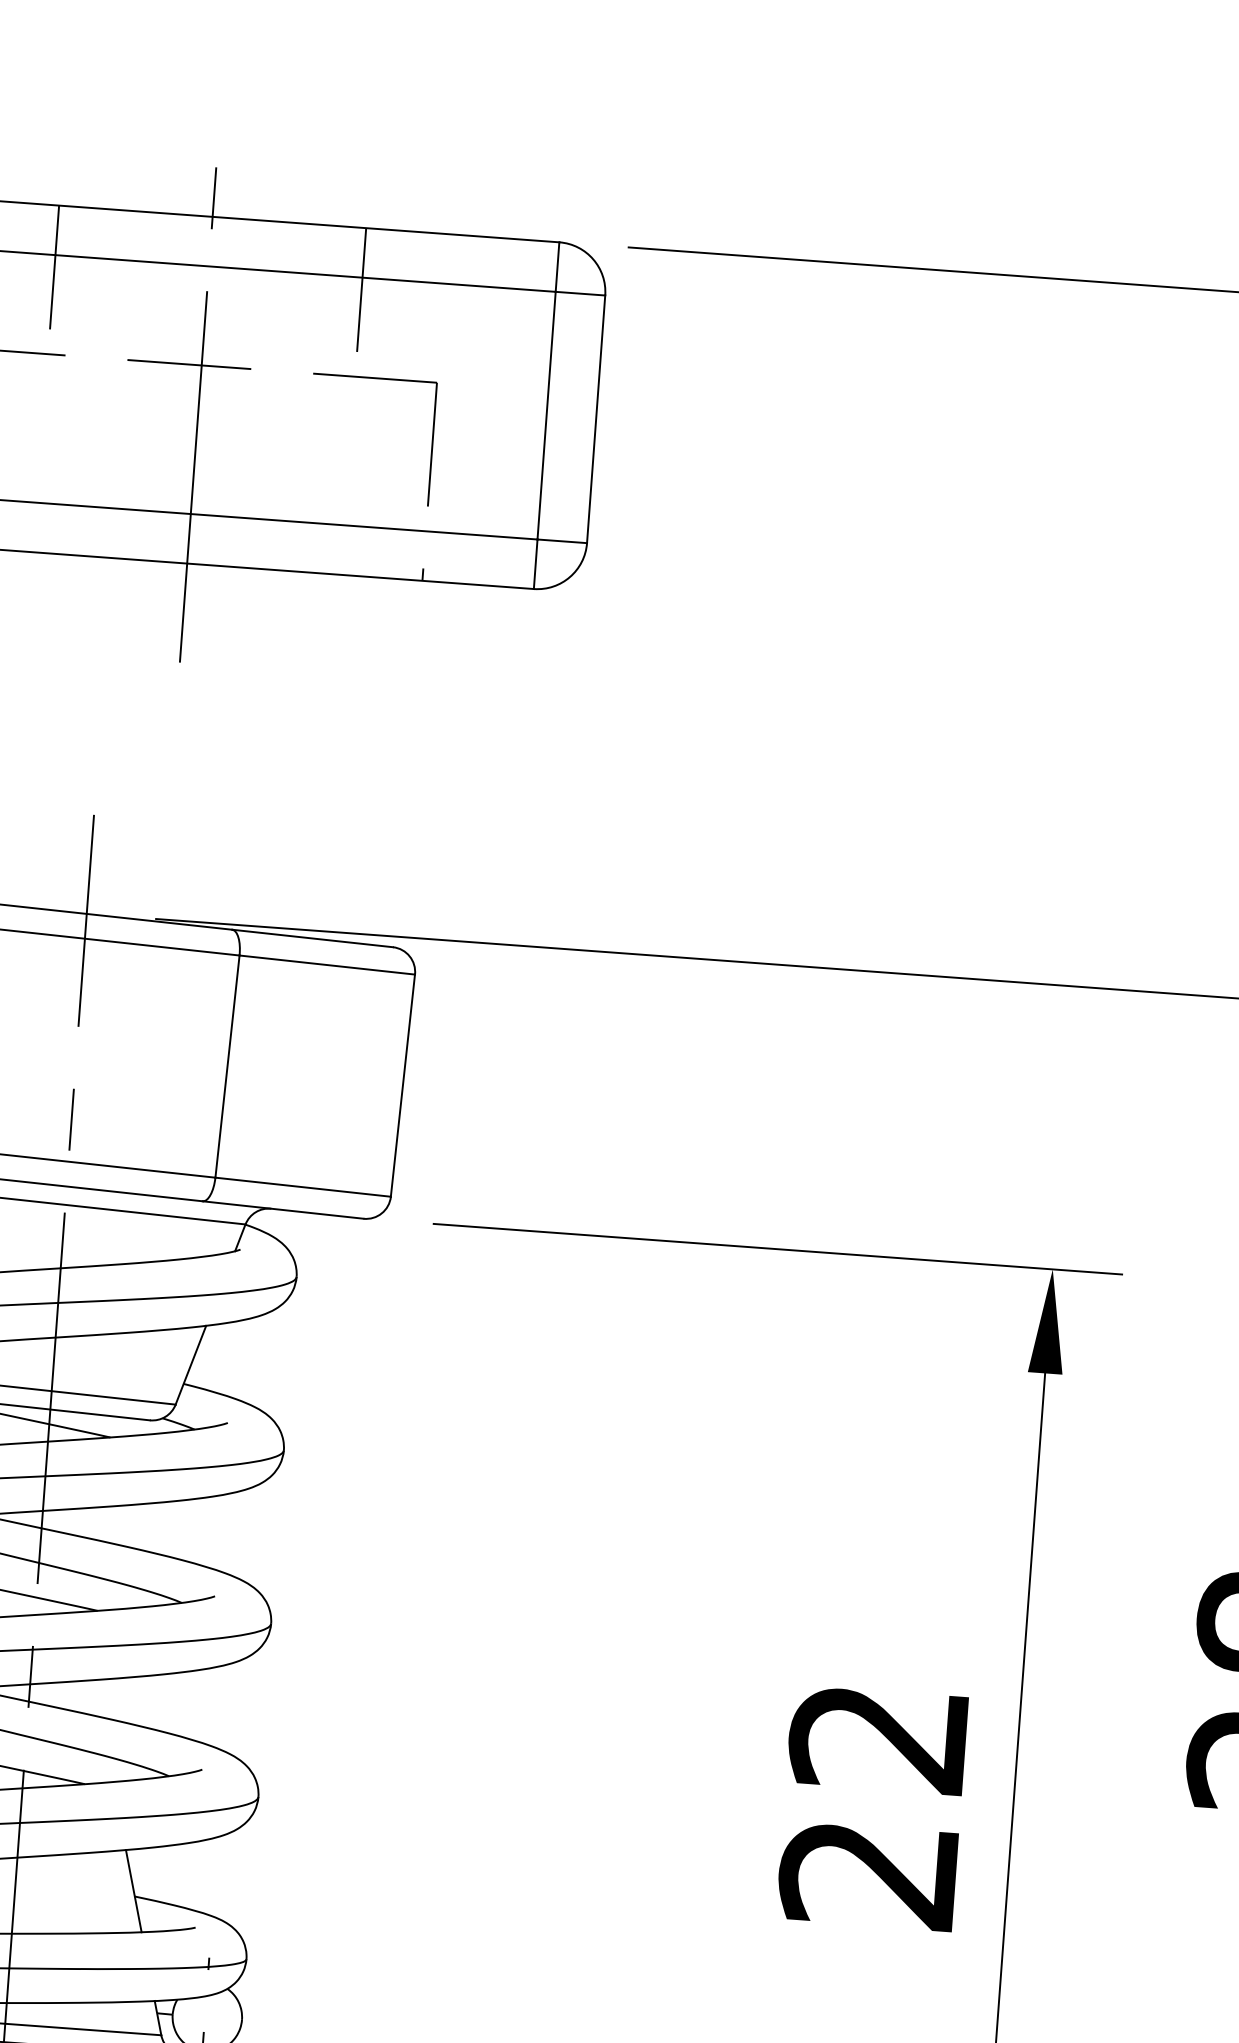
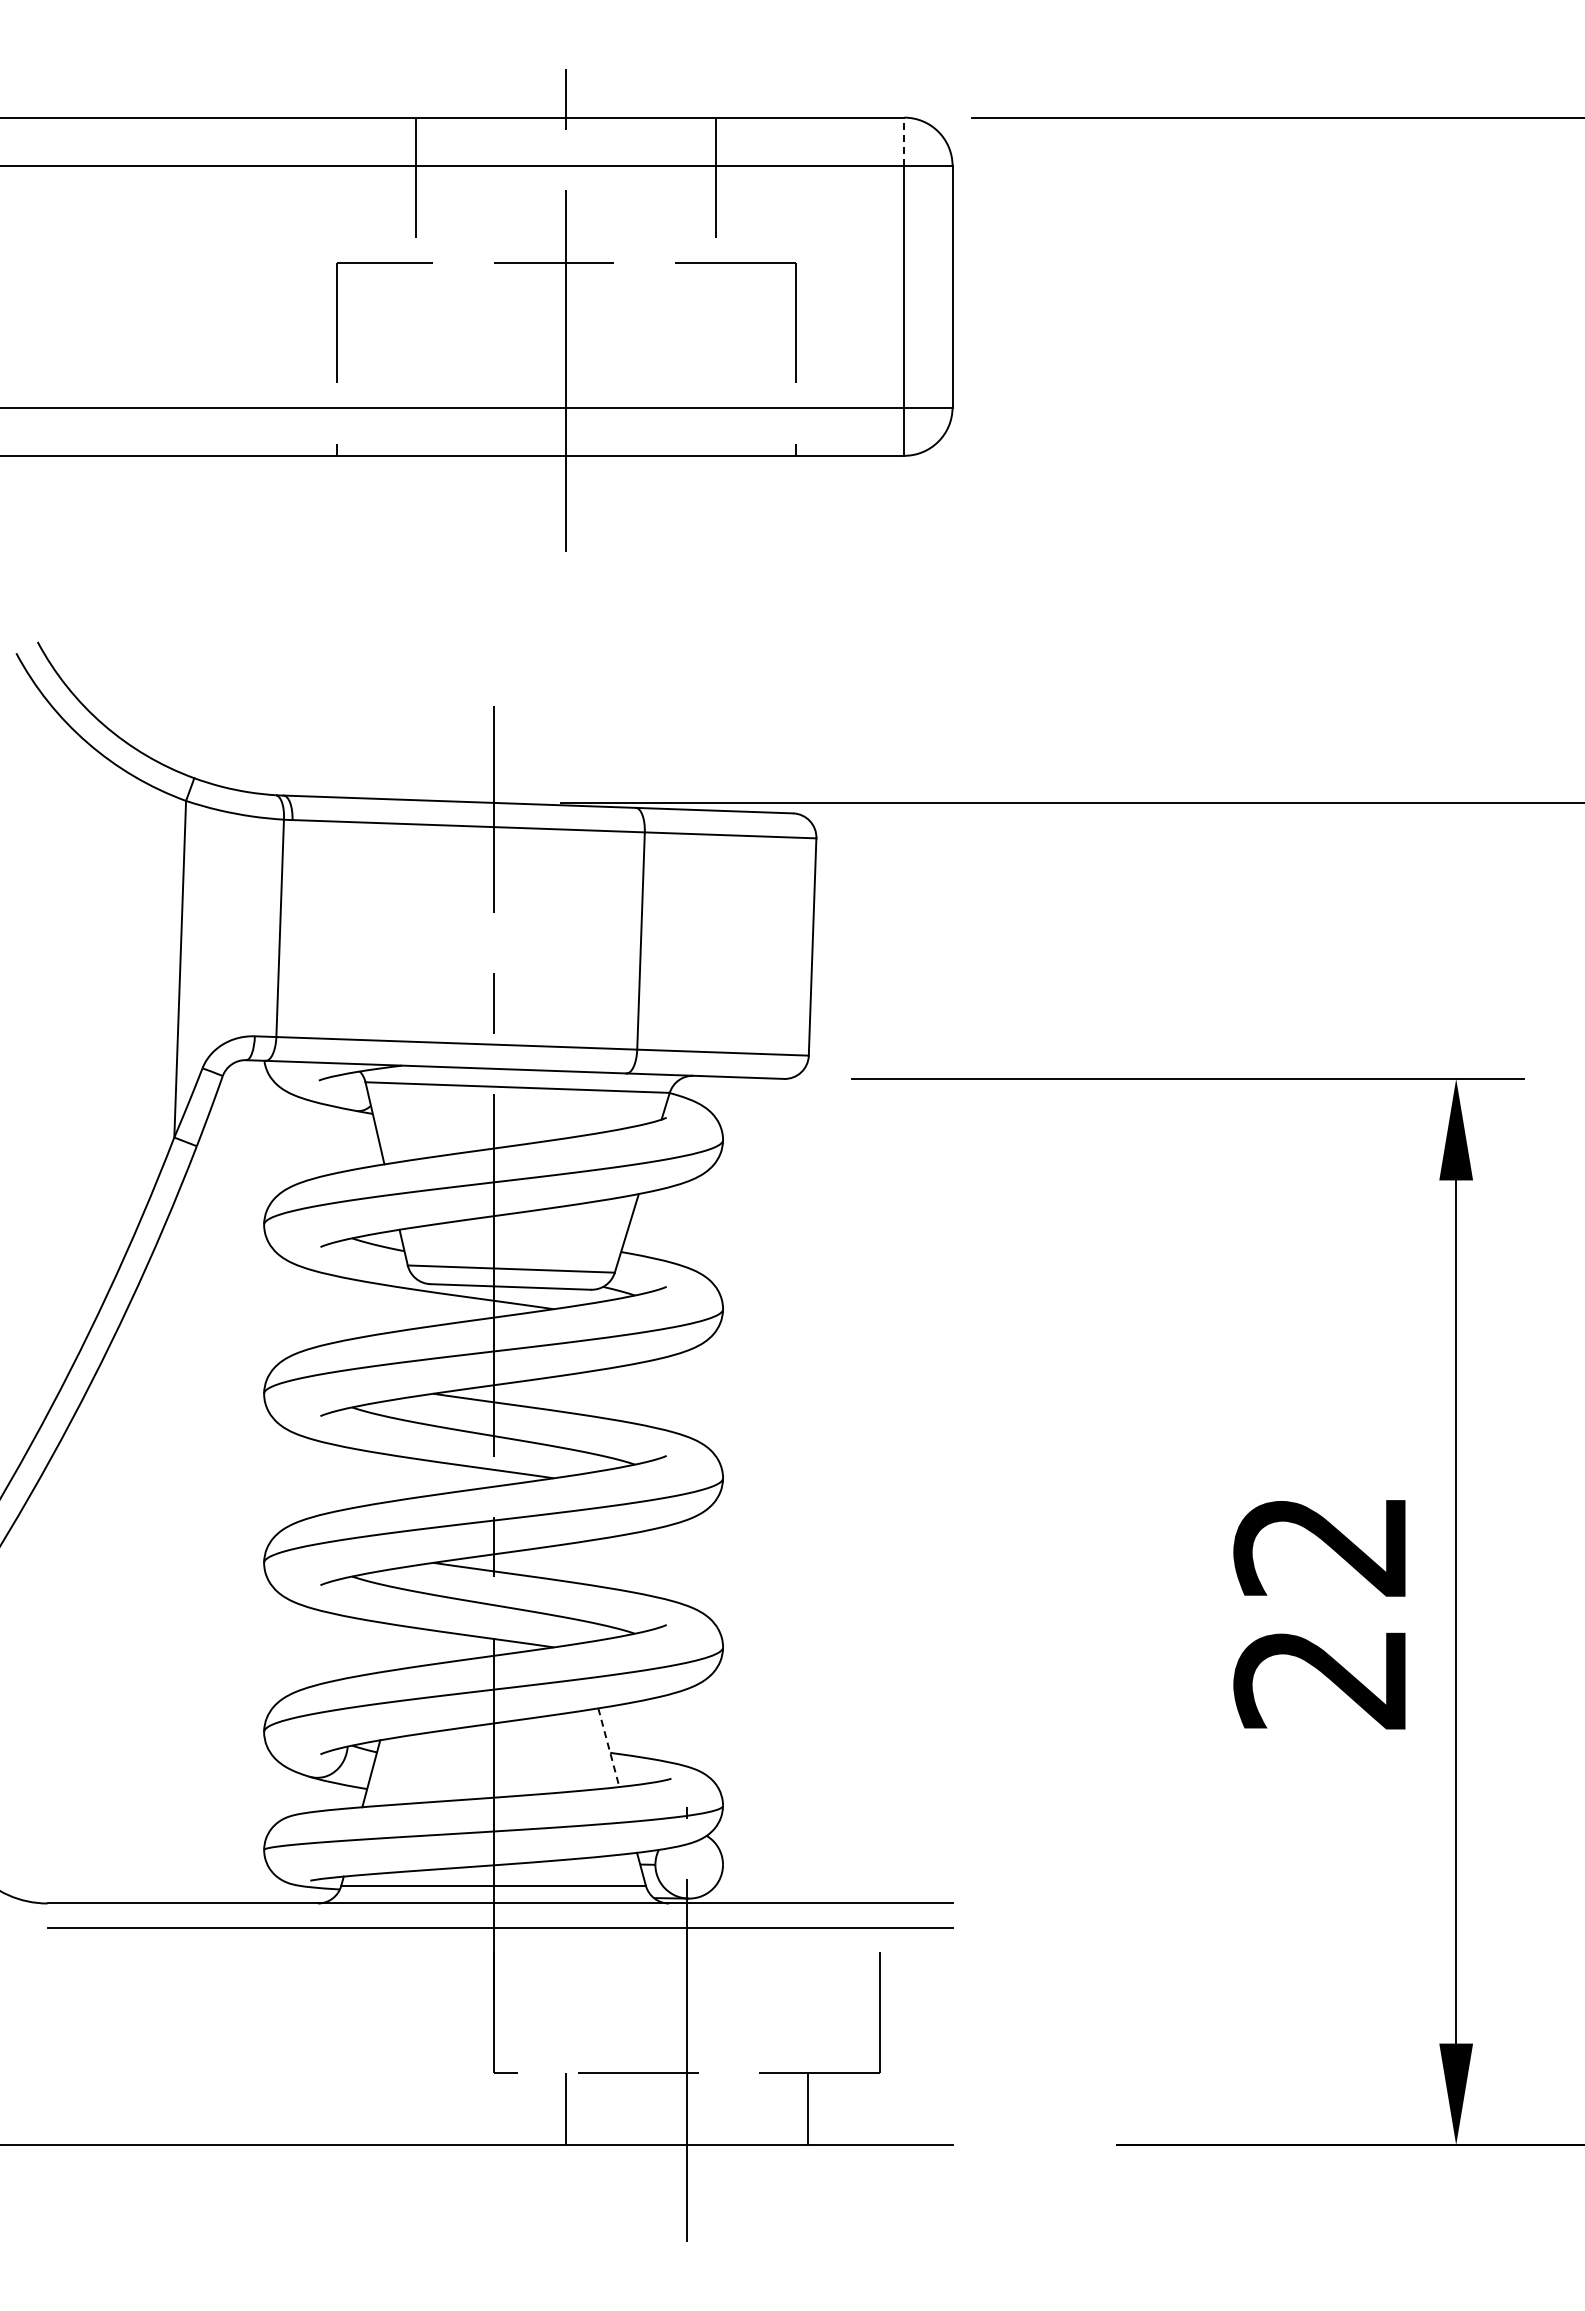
line: (557, 266) -> (904, 141), solid -> dashed
line: (133, 1890) -> (608, 1747), solid -> dashed

